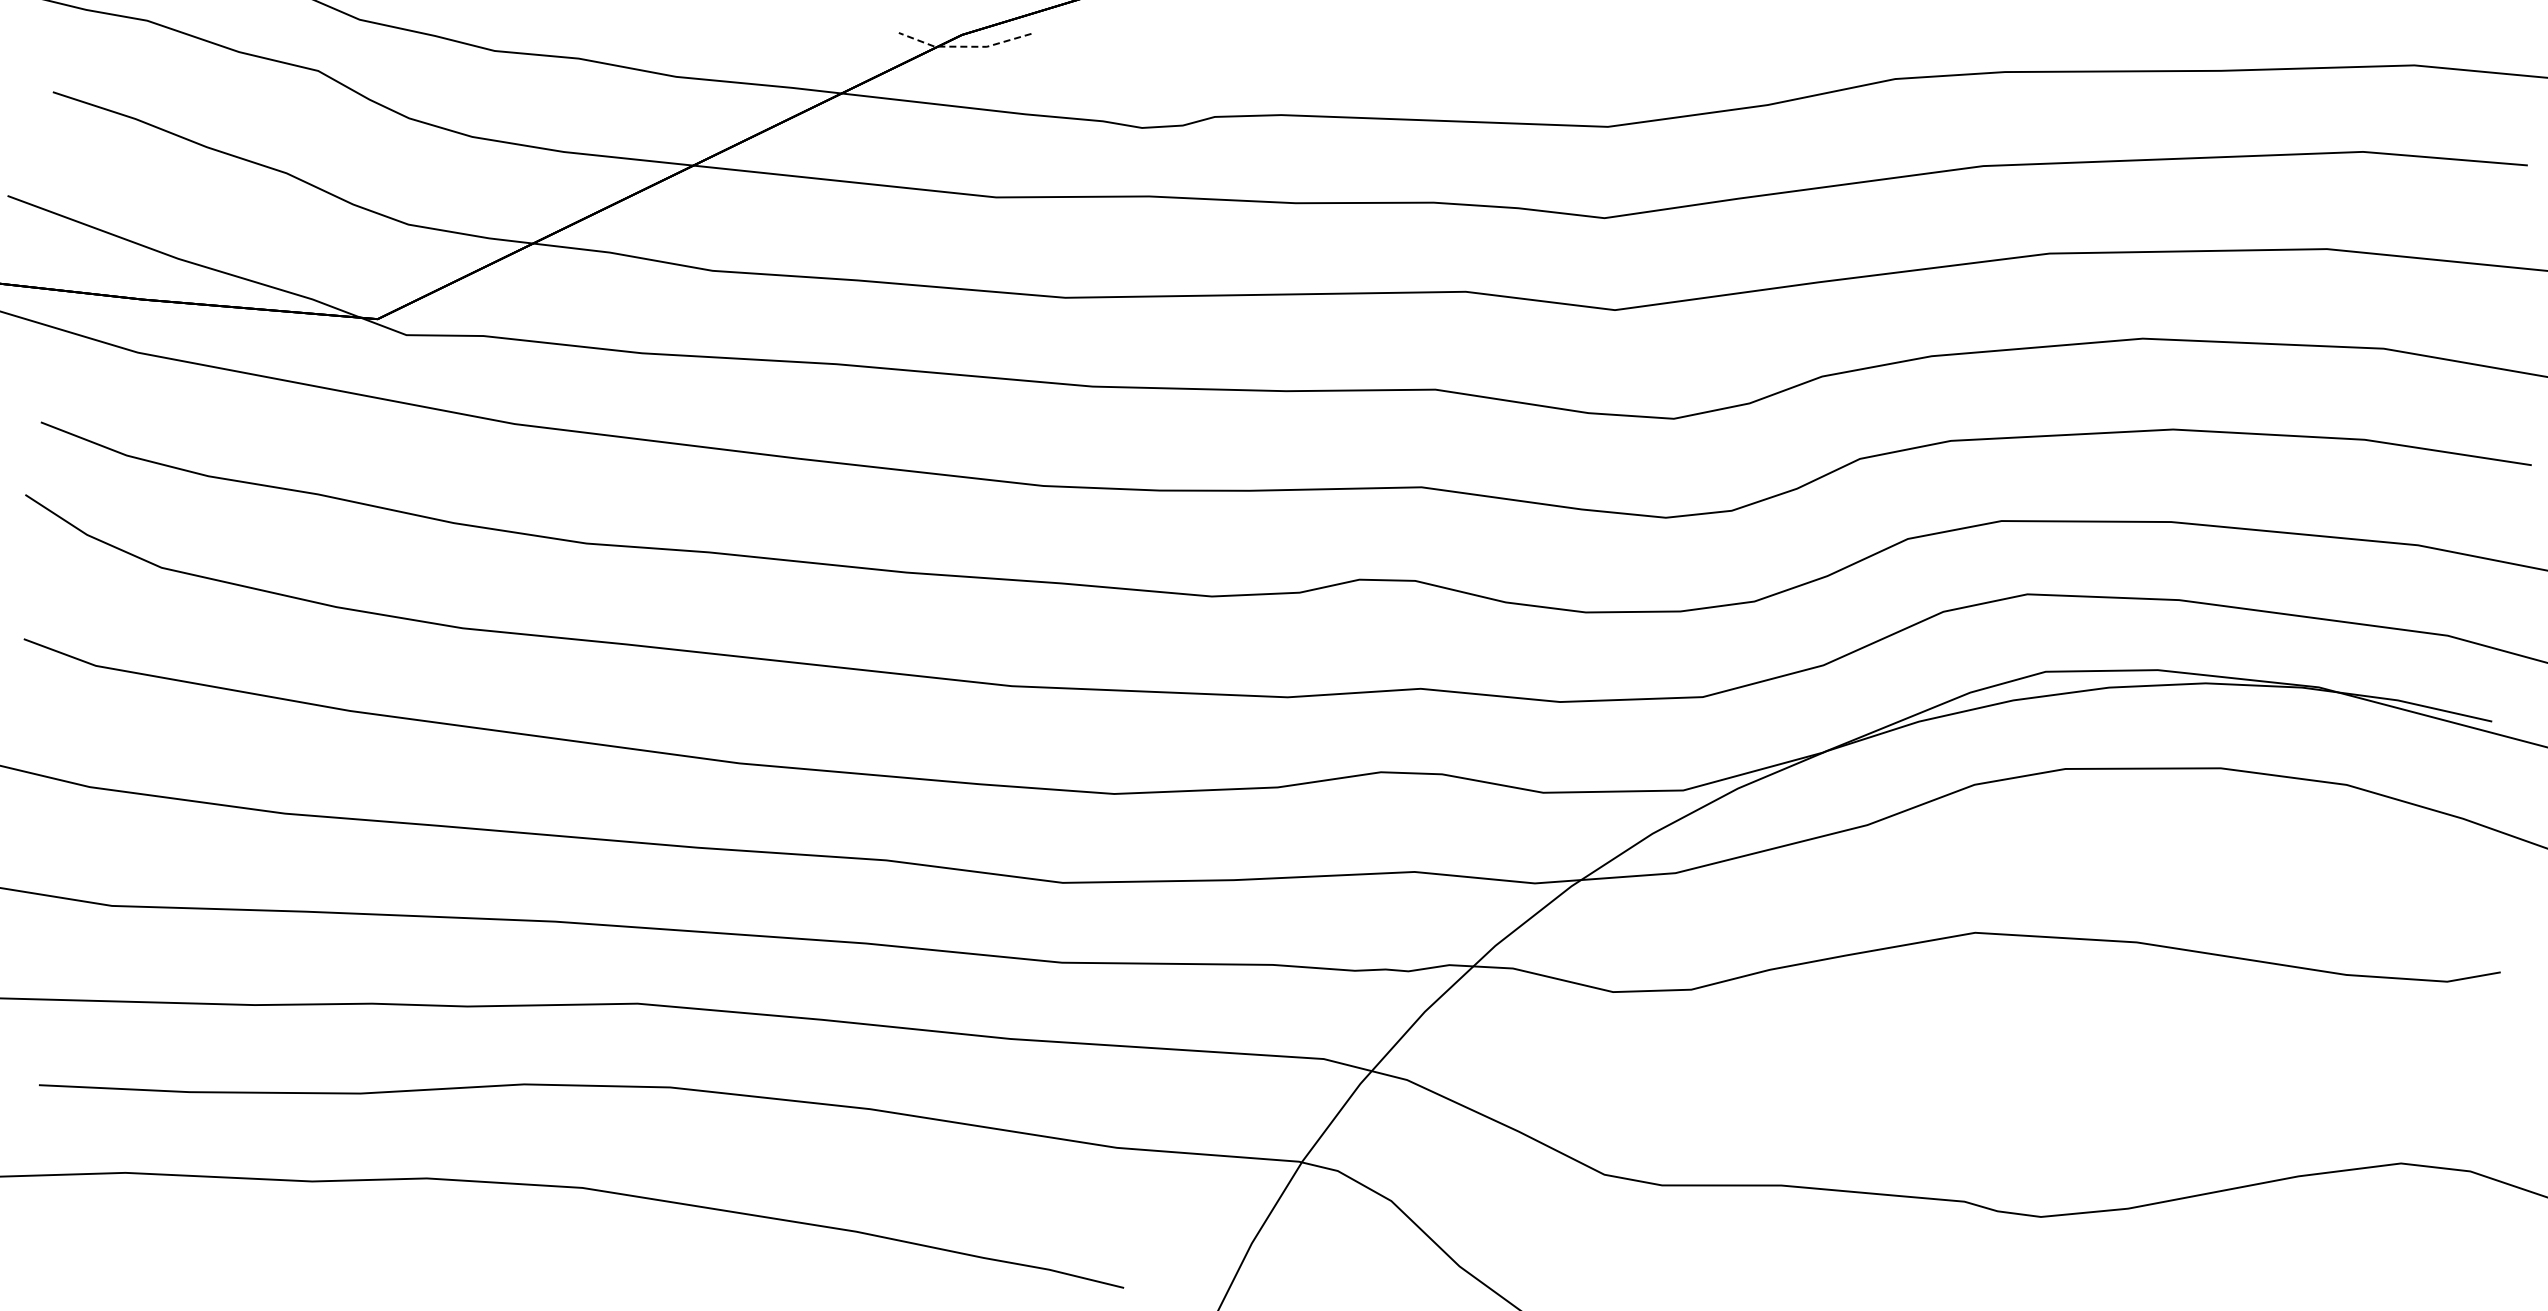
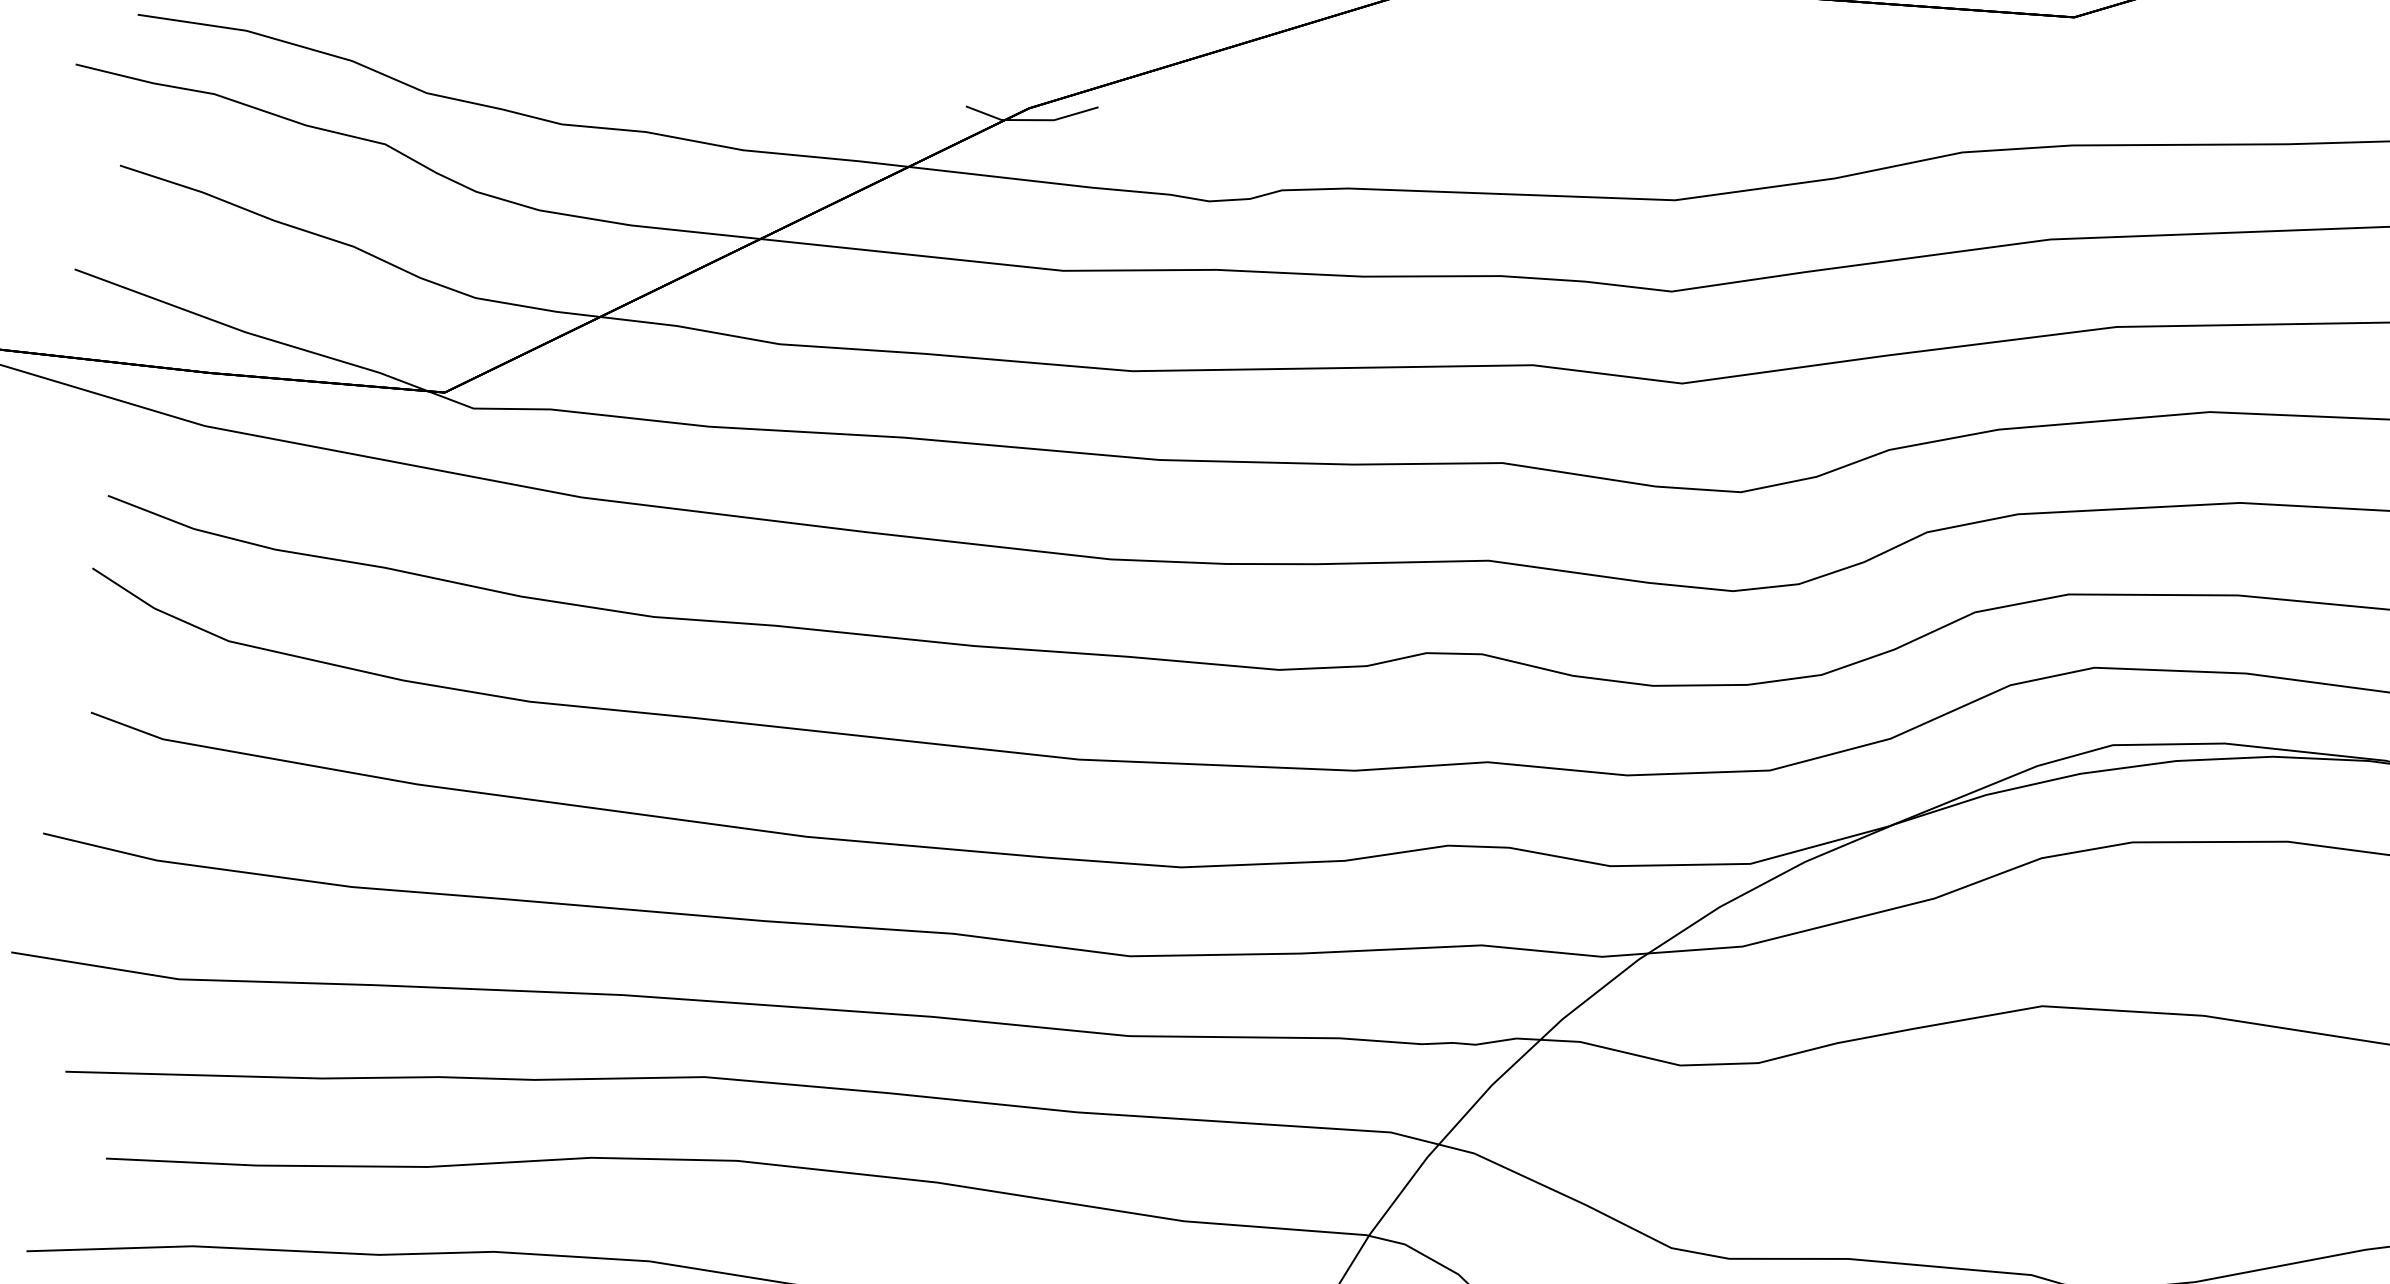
line: (964, 46) -> (1031, 119), dashed -> solid

